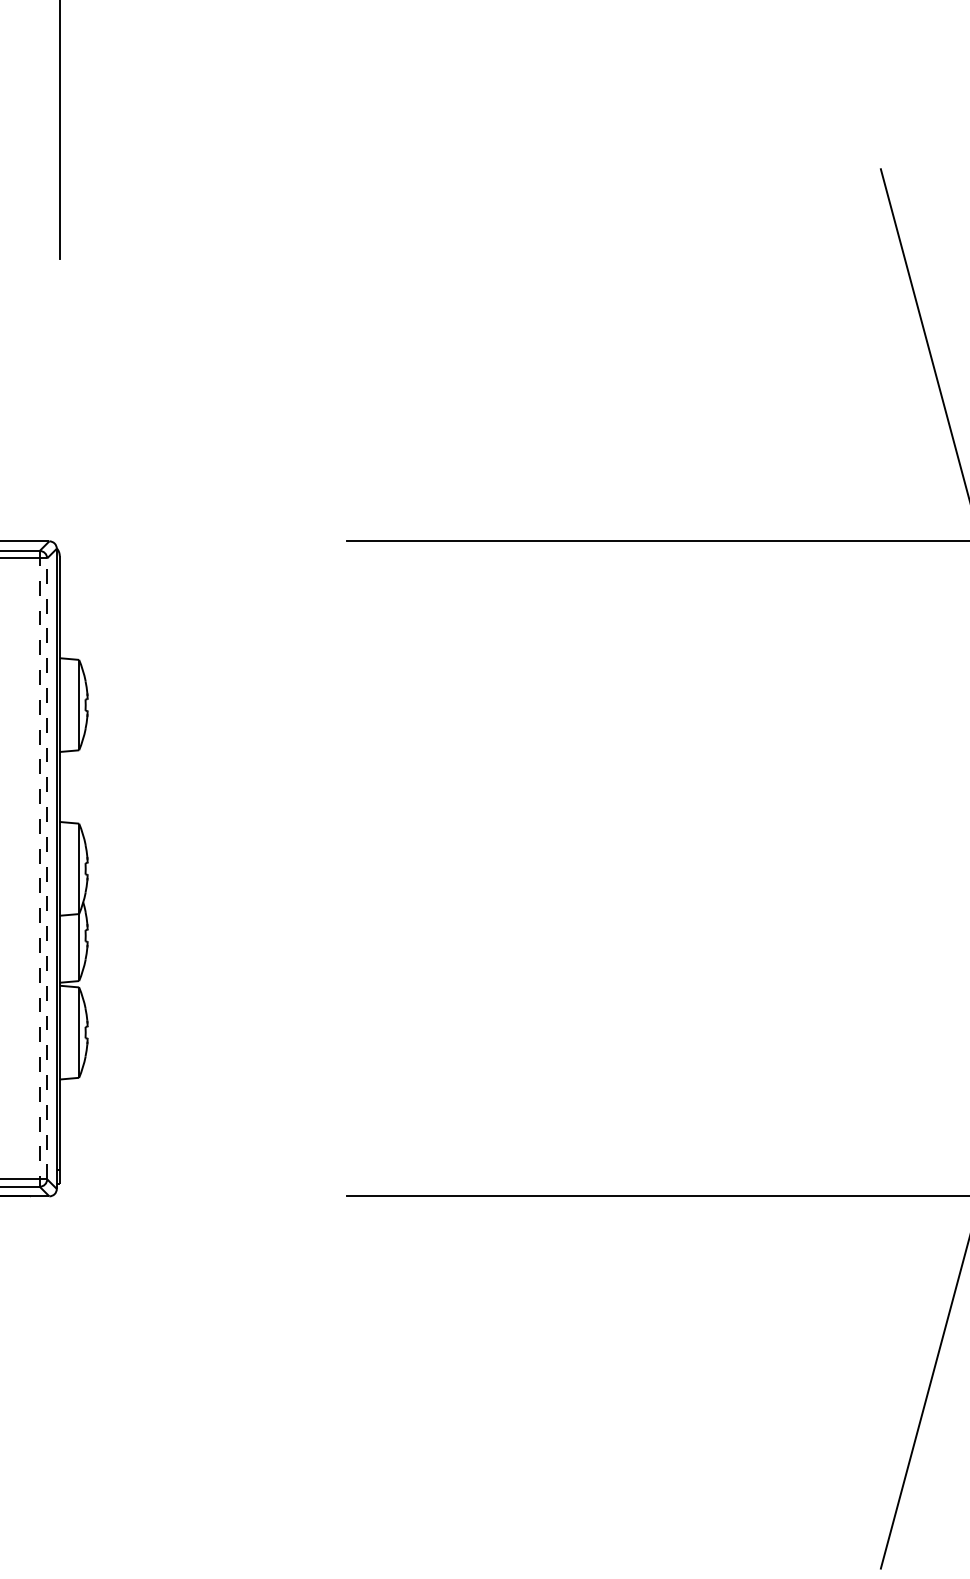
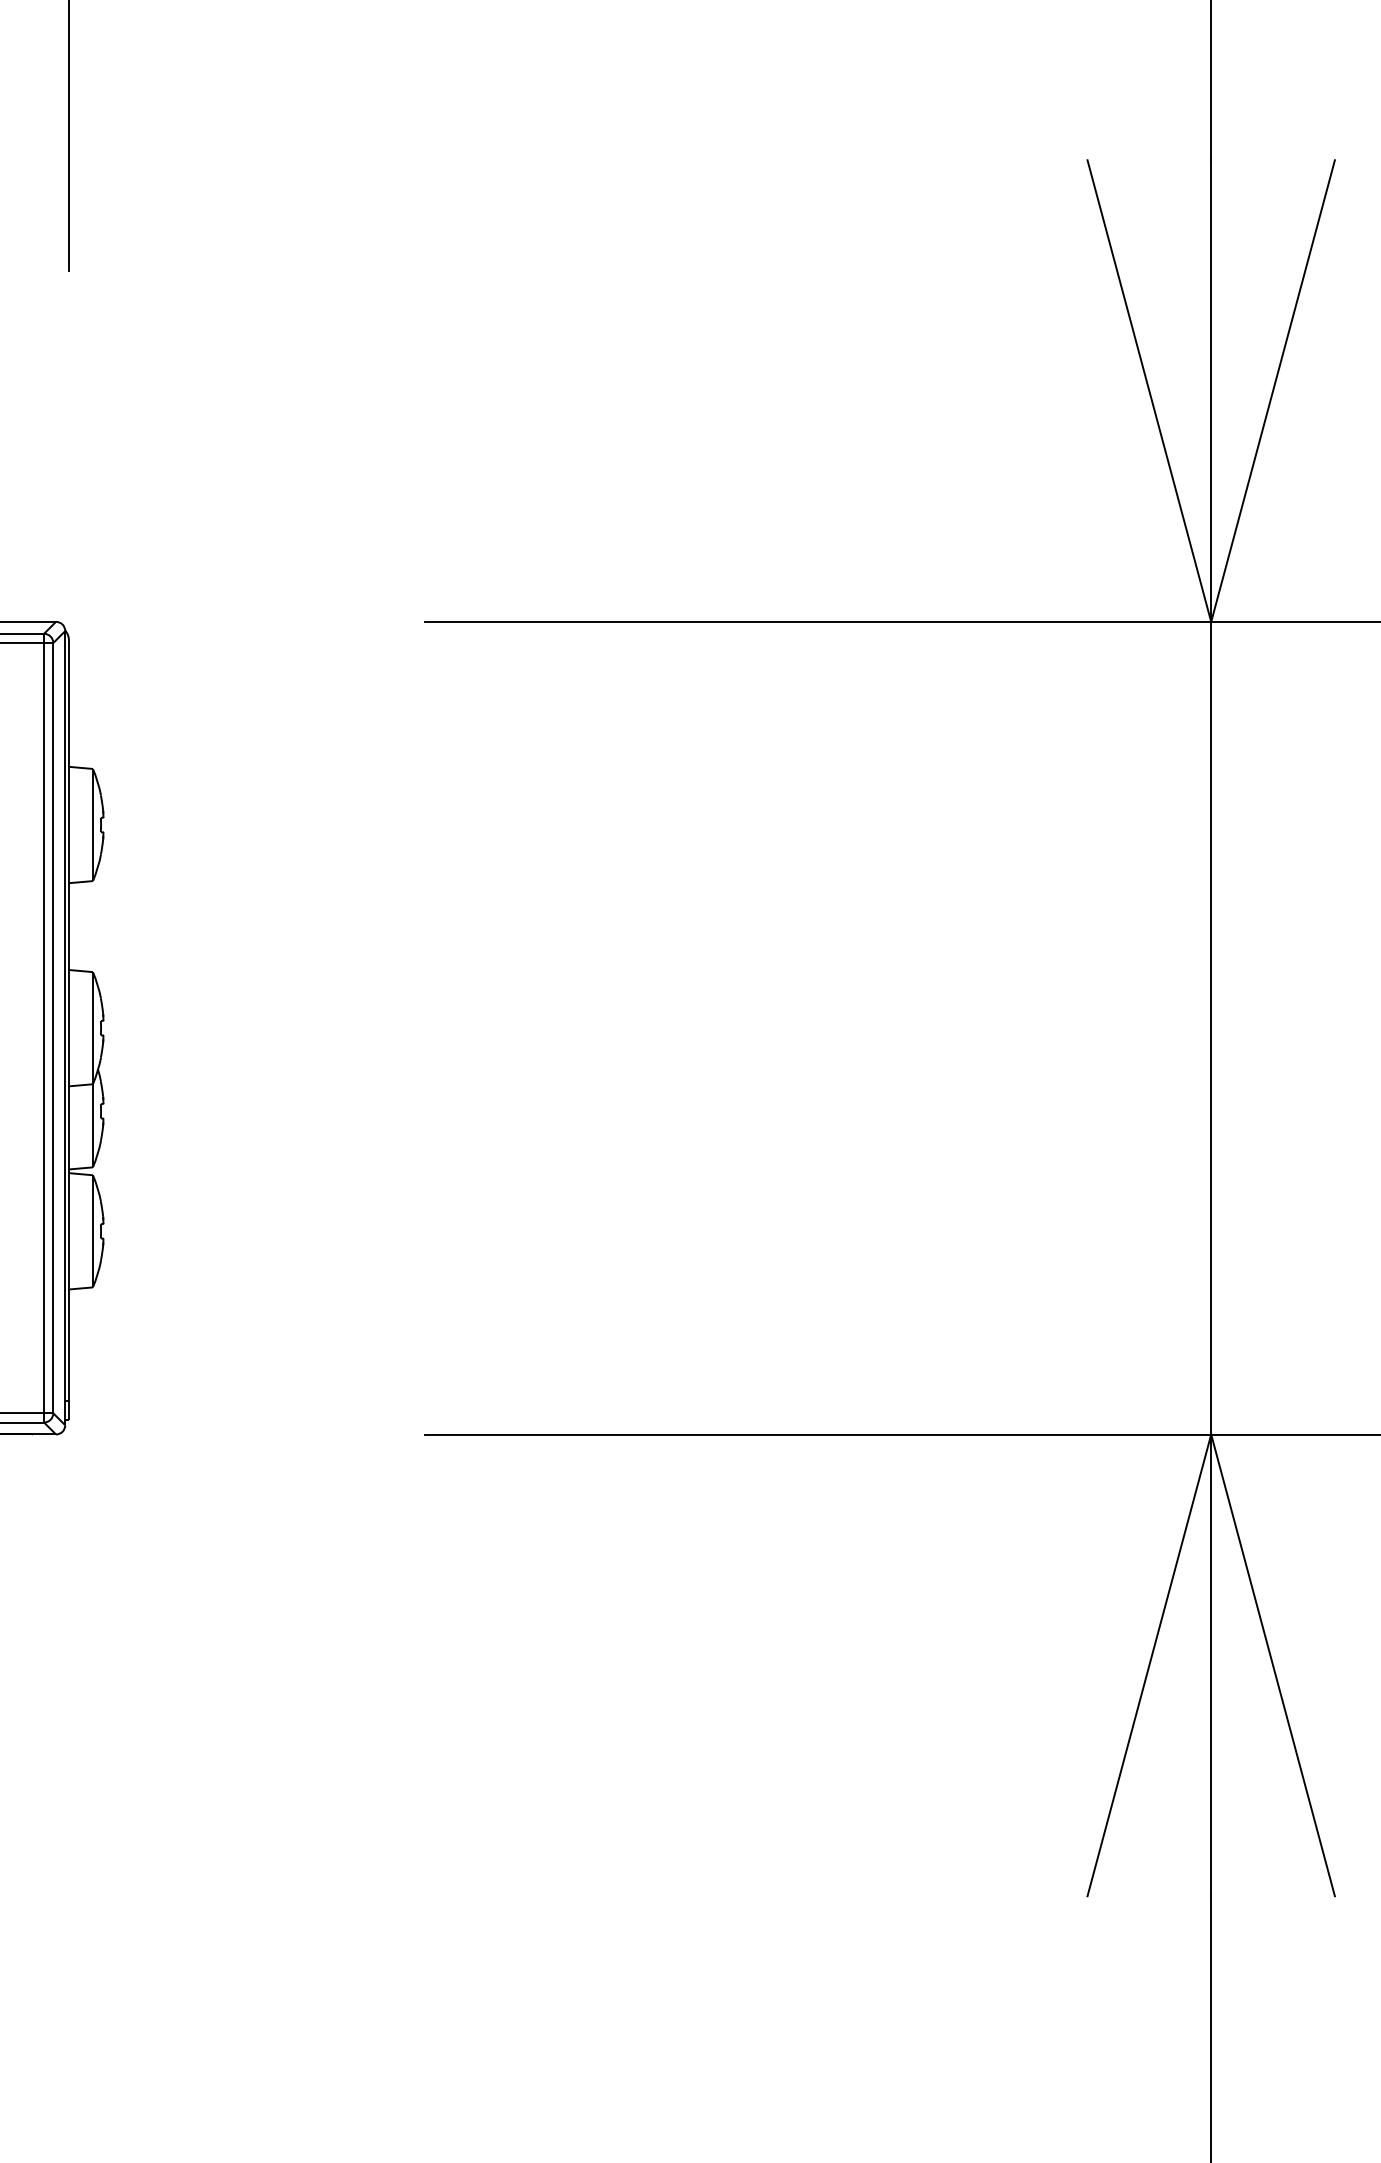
line: (47, 868) -> (53, 1027), dashed -> solid
line: (40, 869) -> (44, 1028), dashed -> solid

